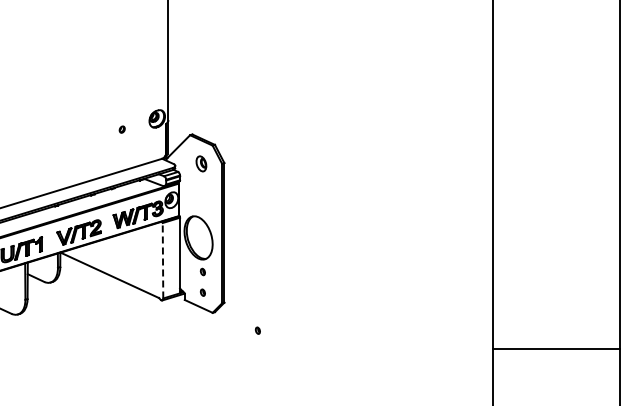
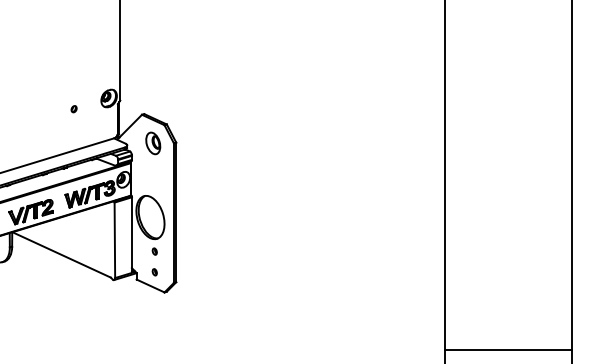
part: (201, 163) -> (153, 143), size x1.43
line: (163, 260) -> (115, 240), dashed -> solid
part: (257, 330) -> (209, 310), removed
line: (556, 348) -> (508, 350), moved

